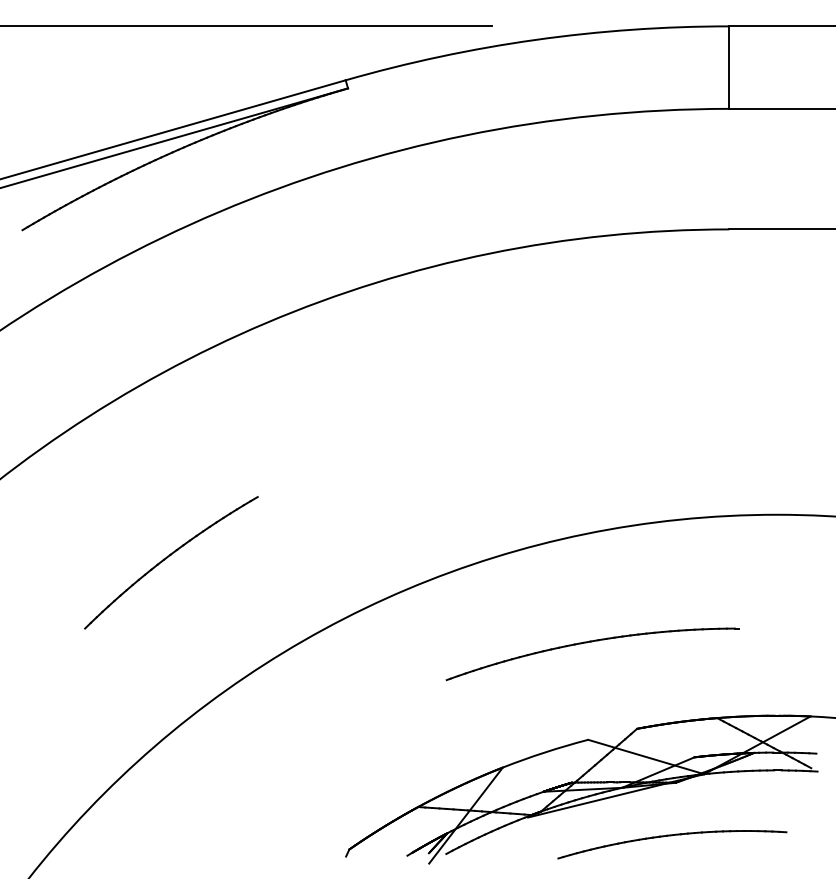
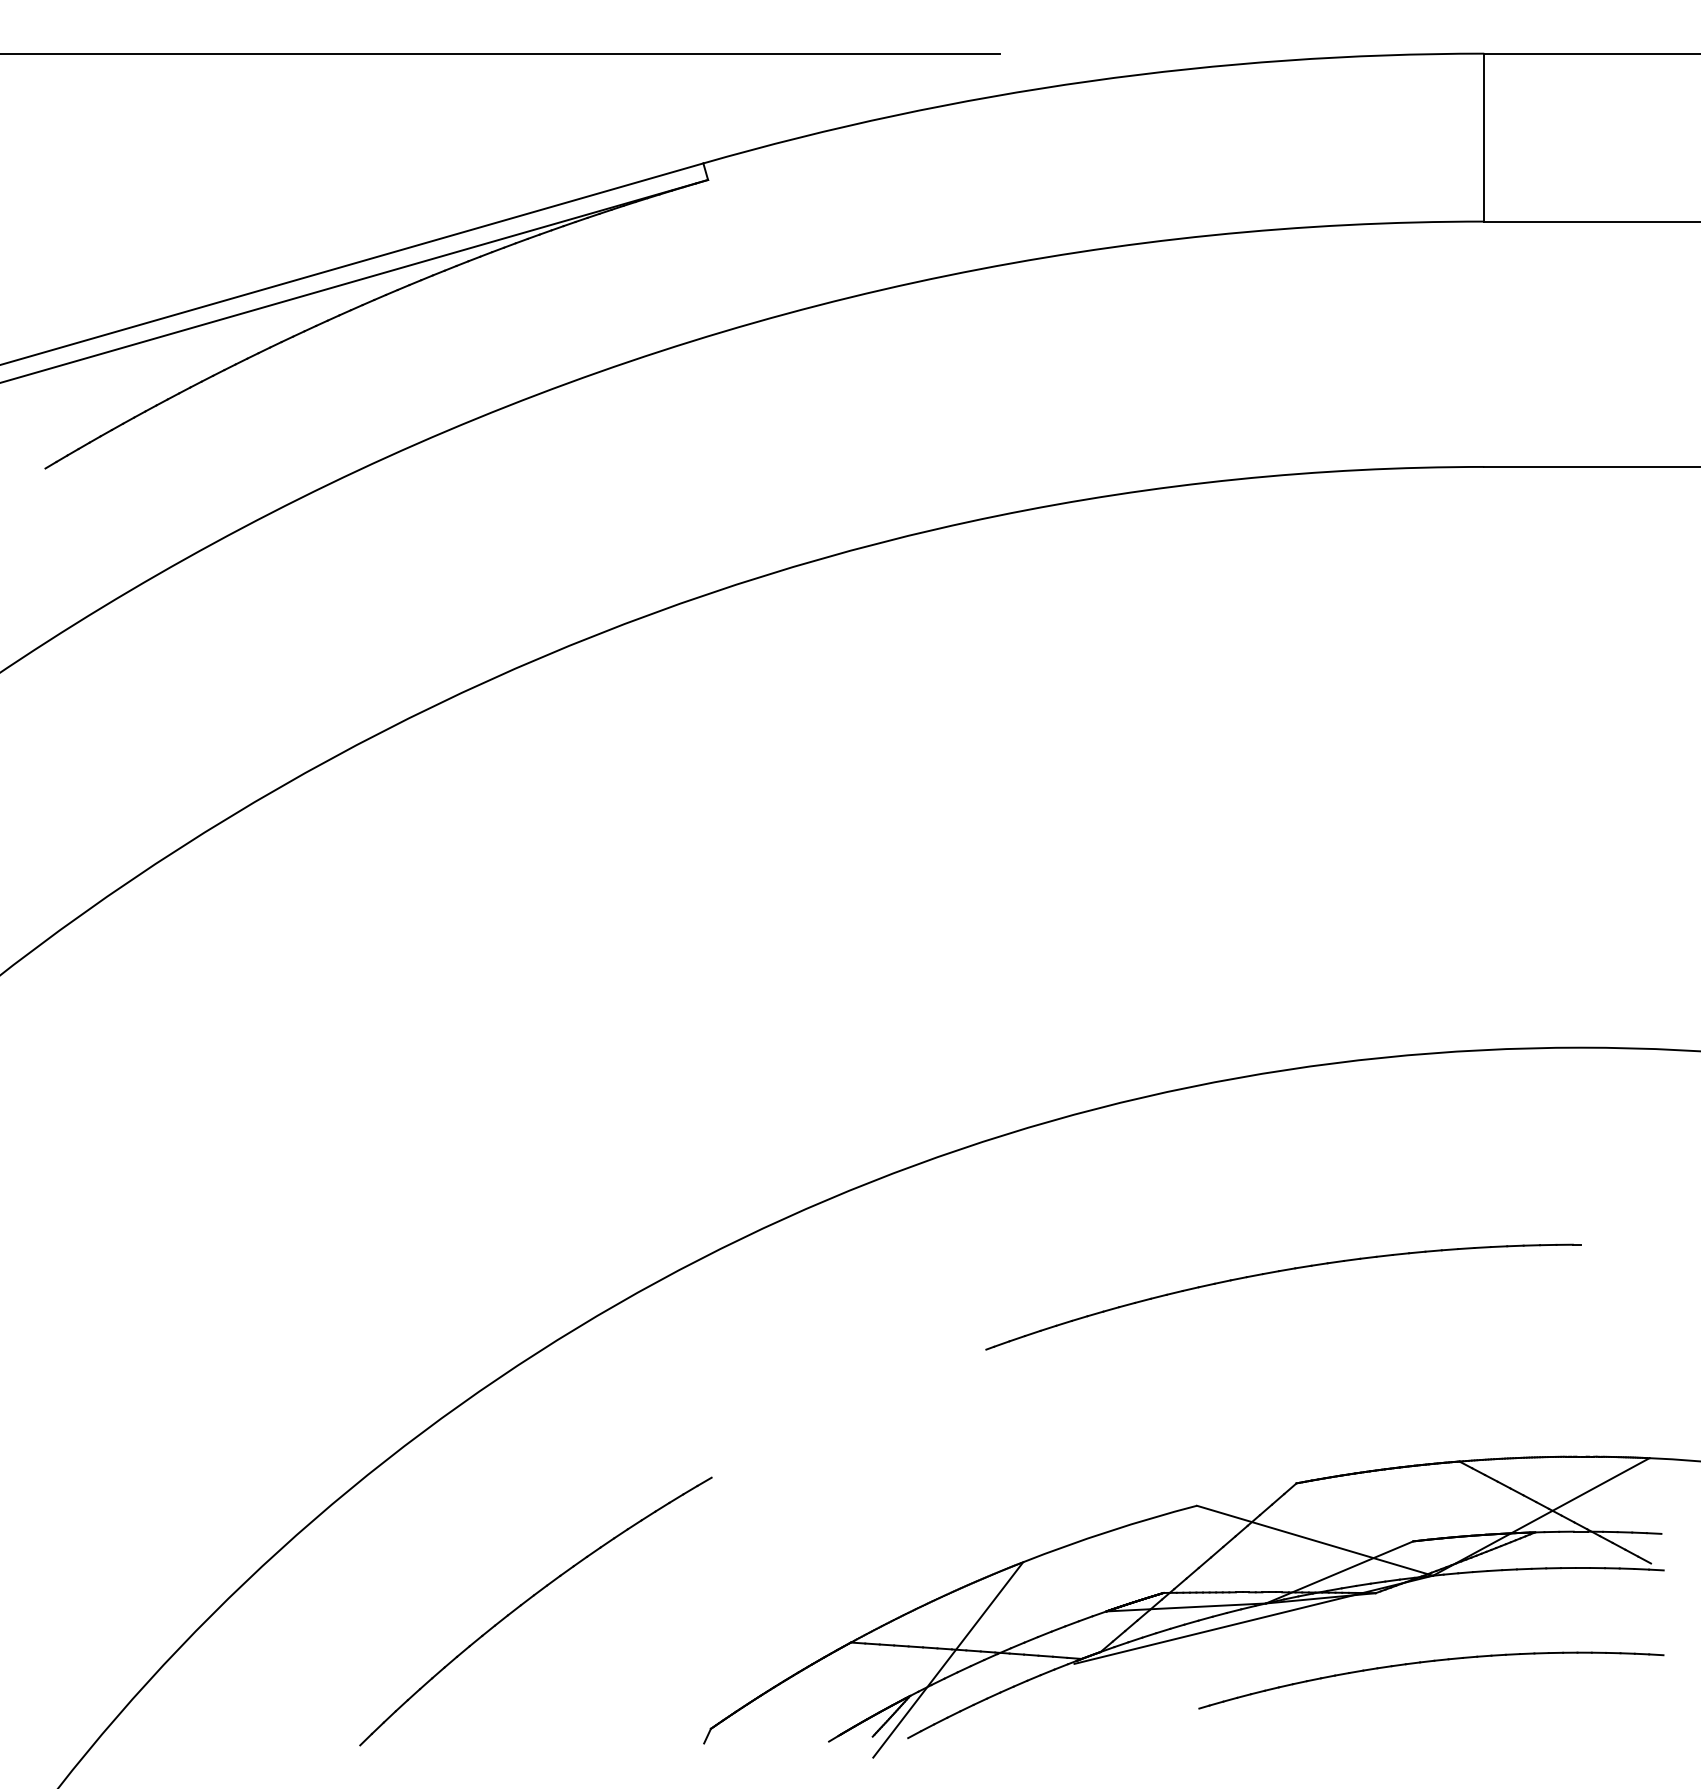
part: (171, 562) -> (536, 1610), moved
part: (592, 642) -> (1283, 1273), moved
part: (671, 836) -> (1429, 1663), moved

